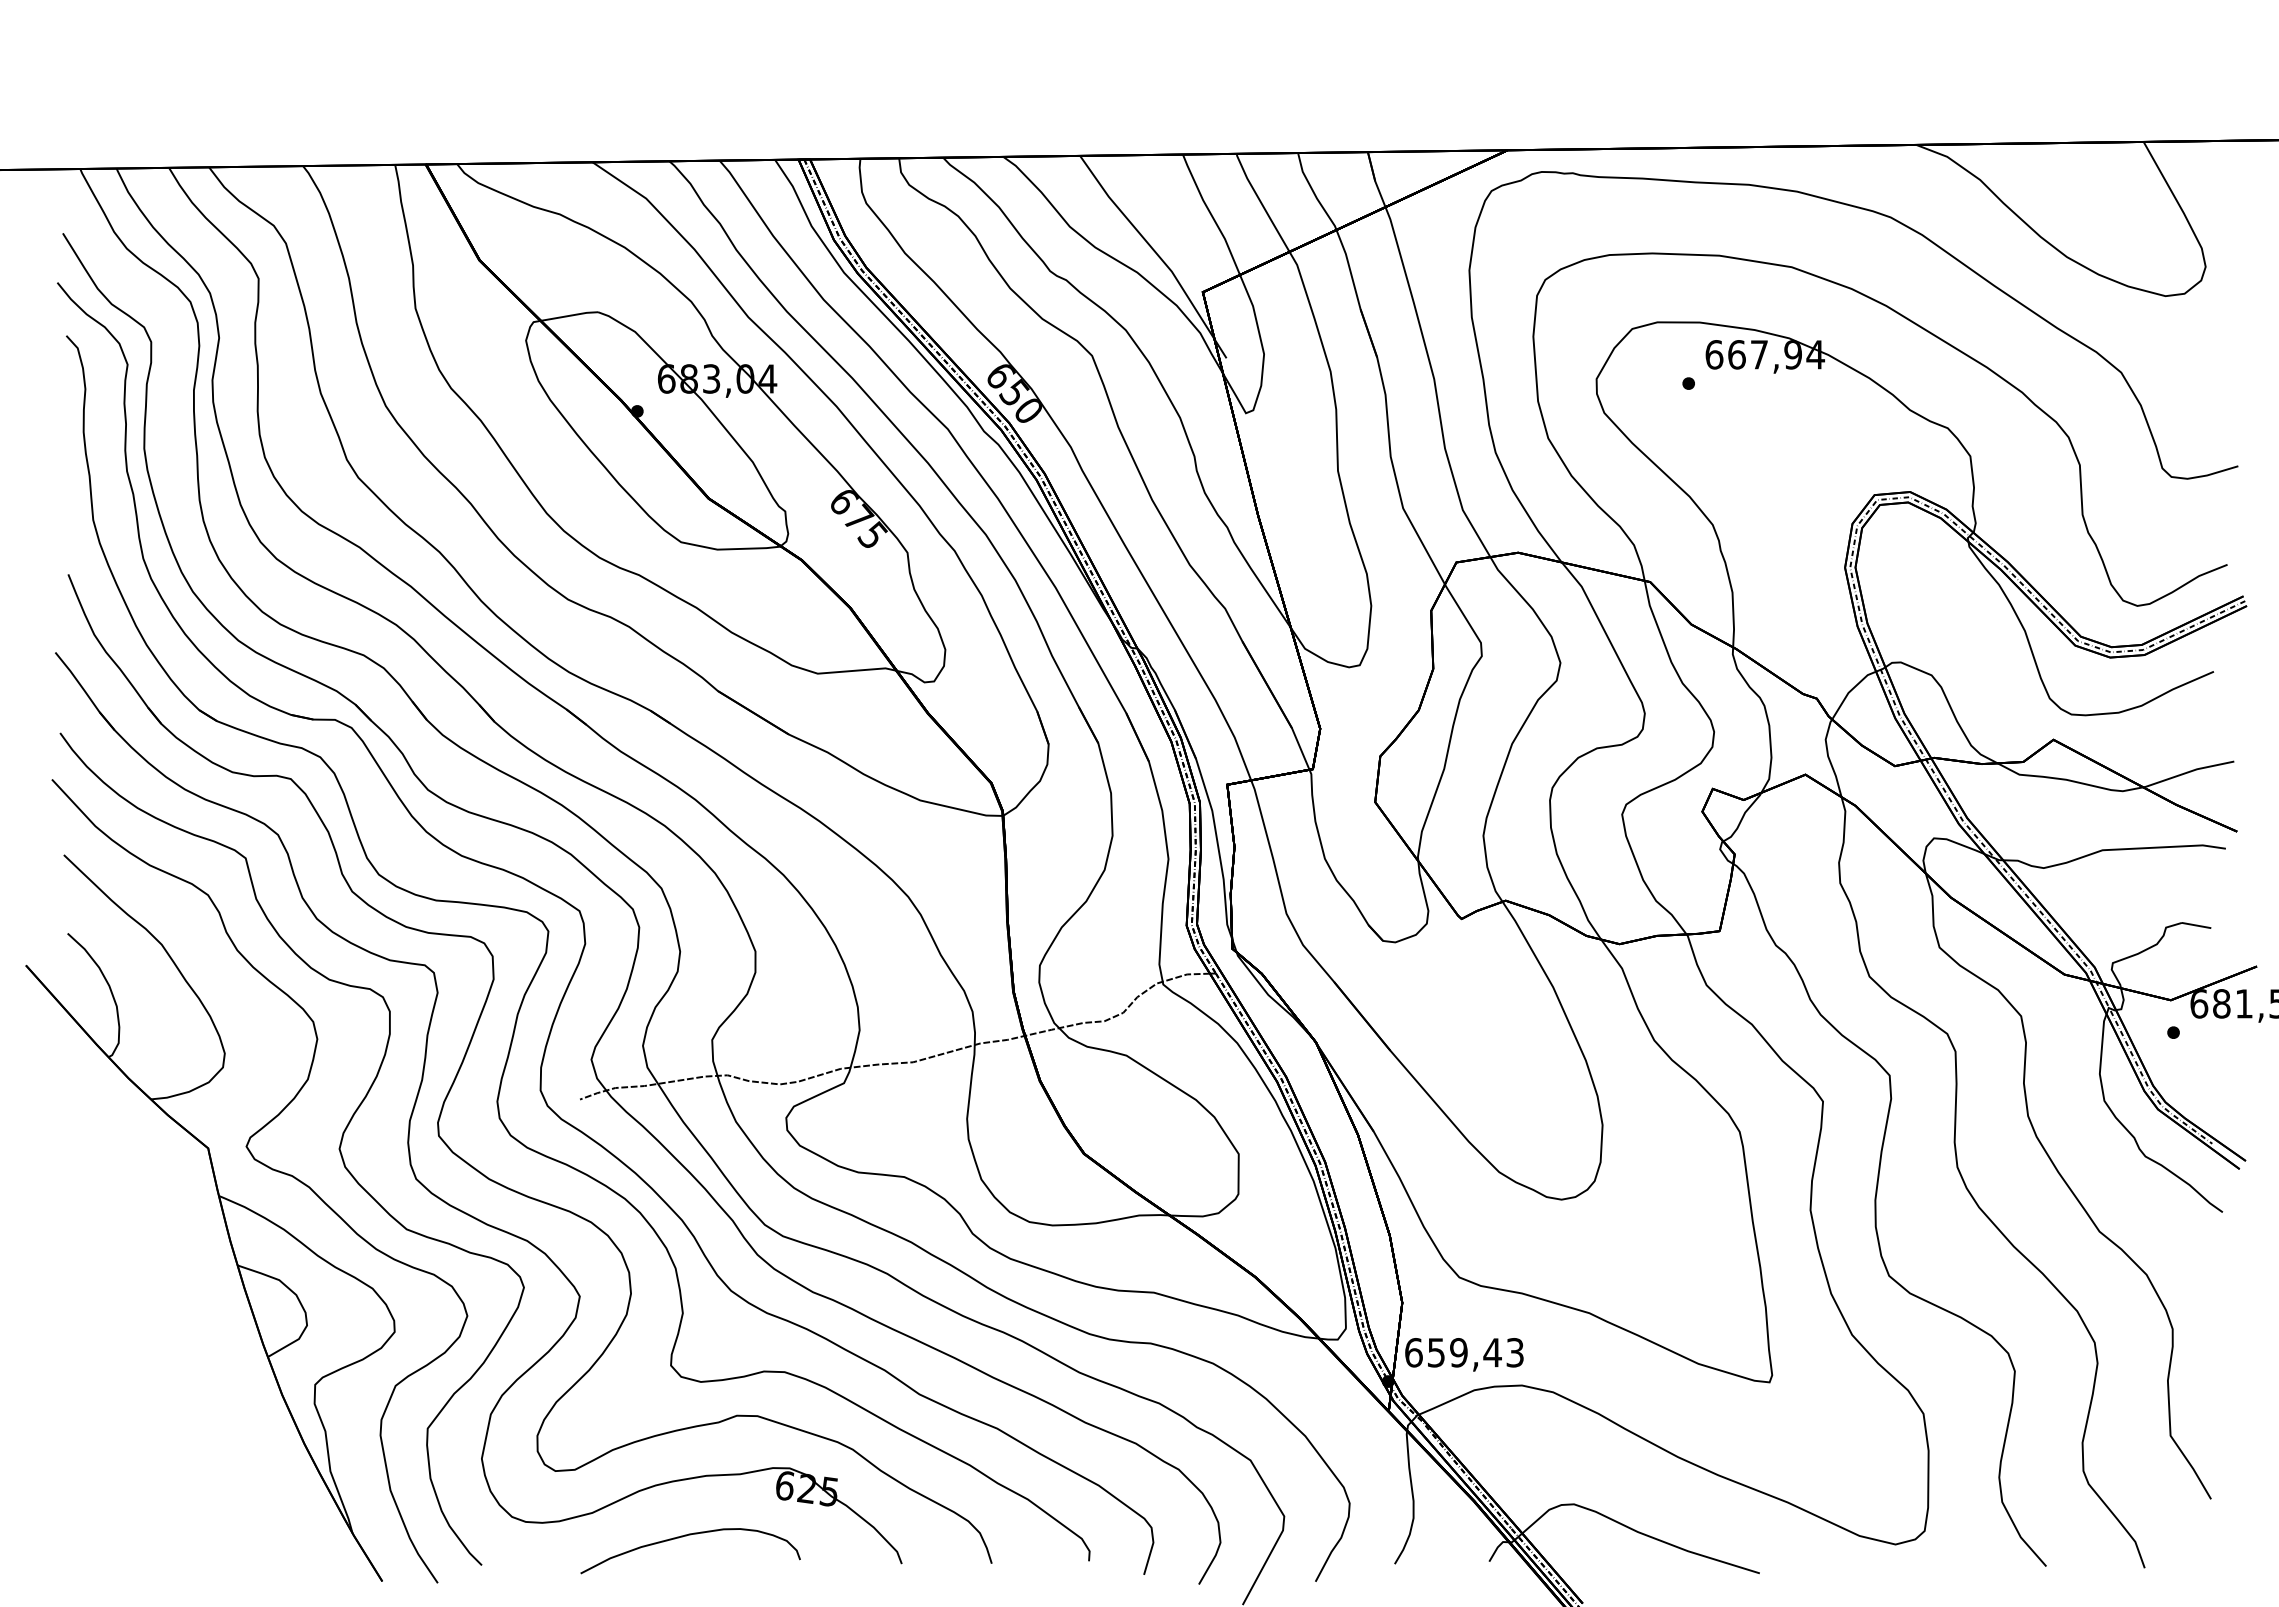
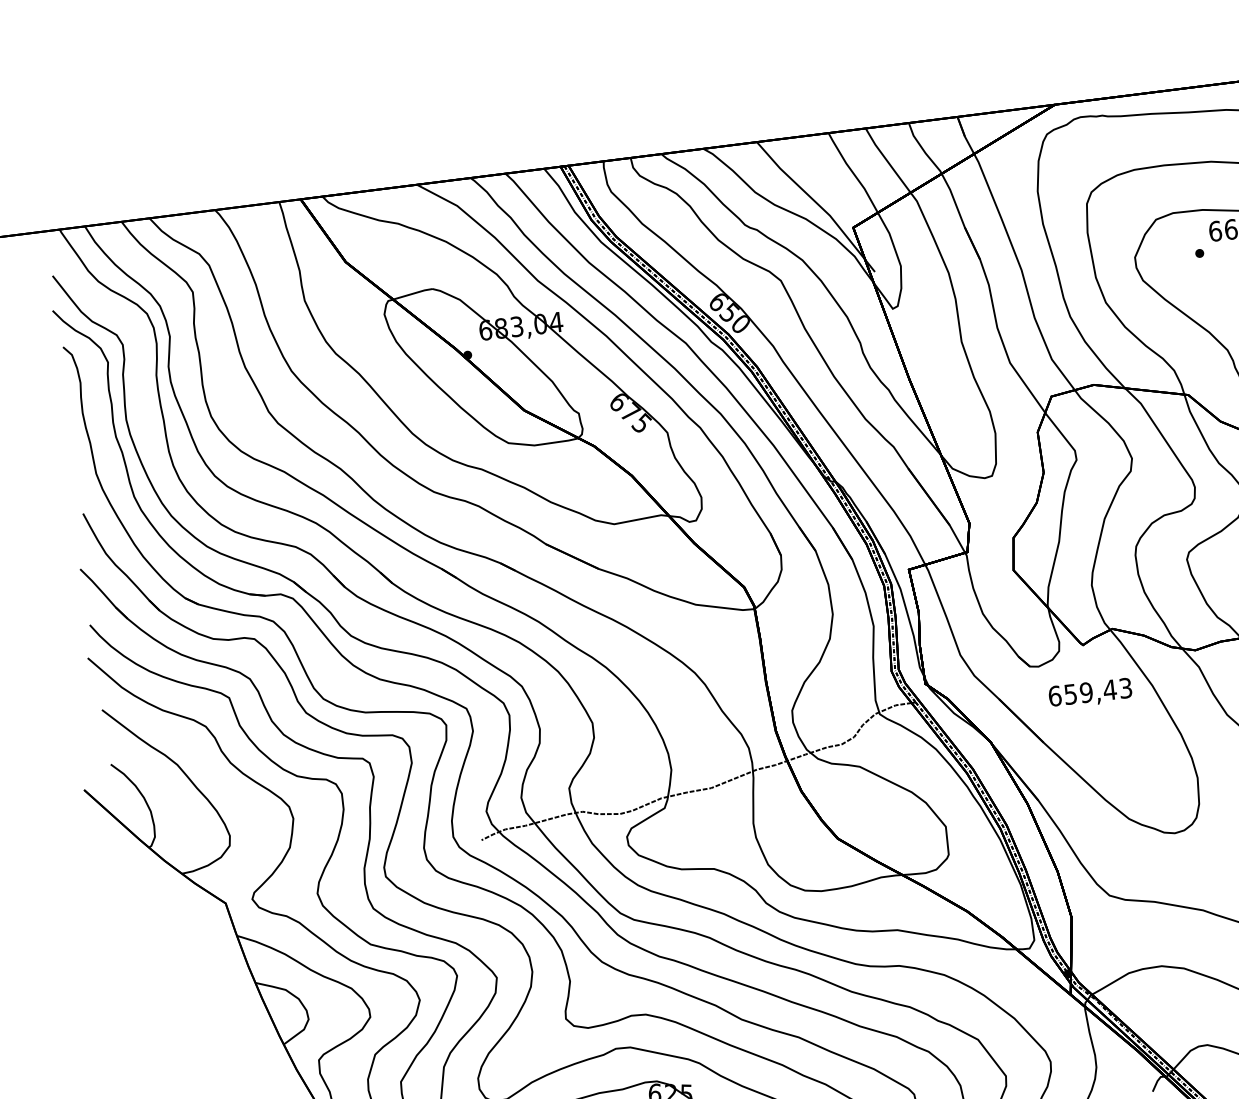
text: (1464, 1354) -> (1090, 693), moved

